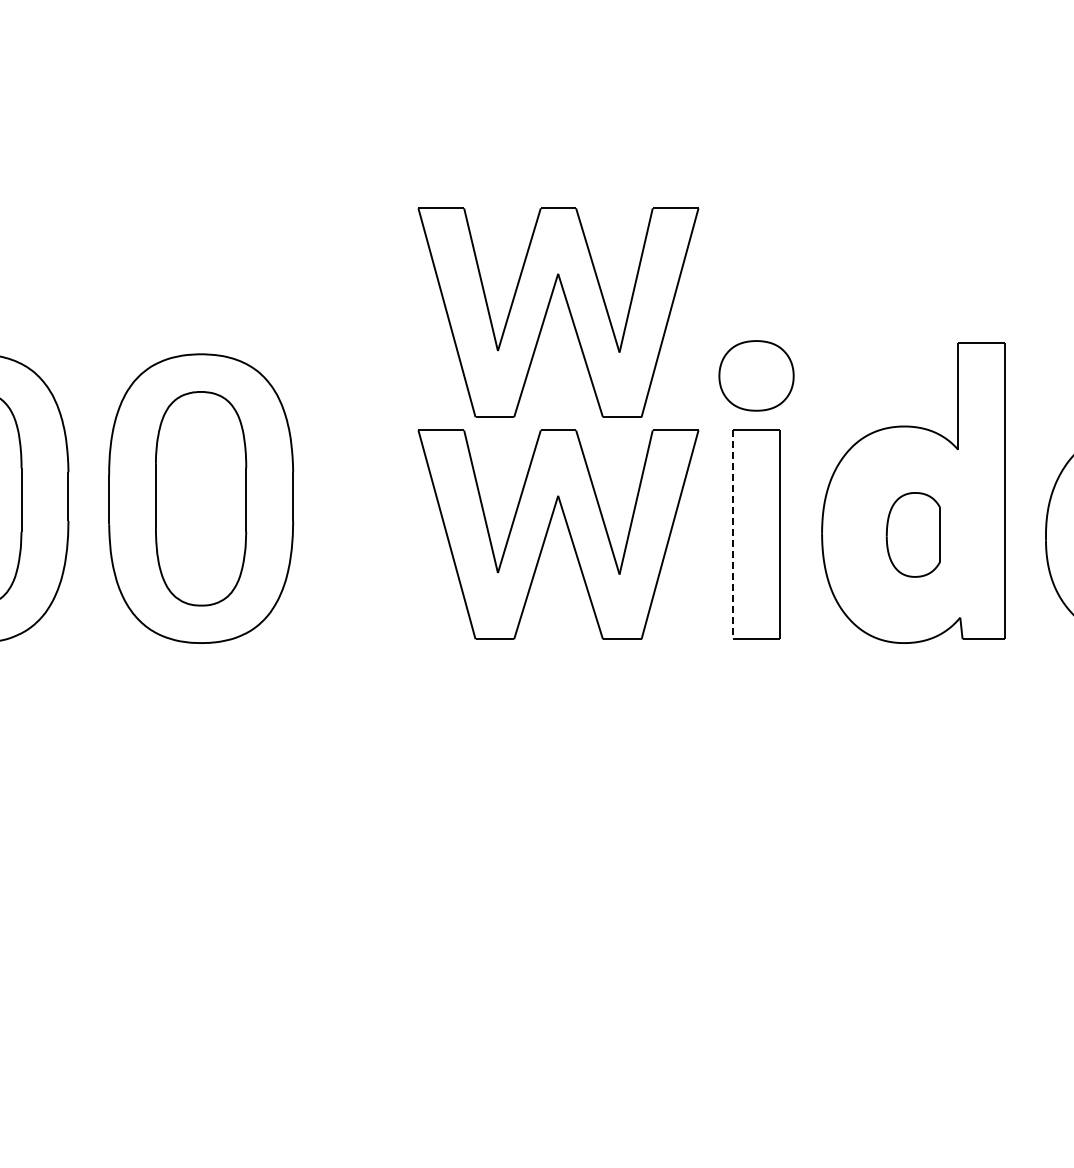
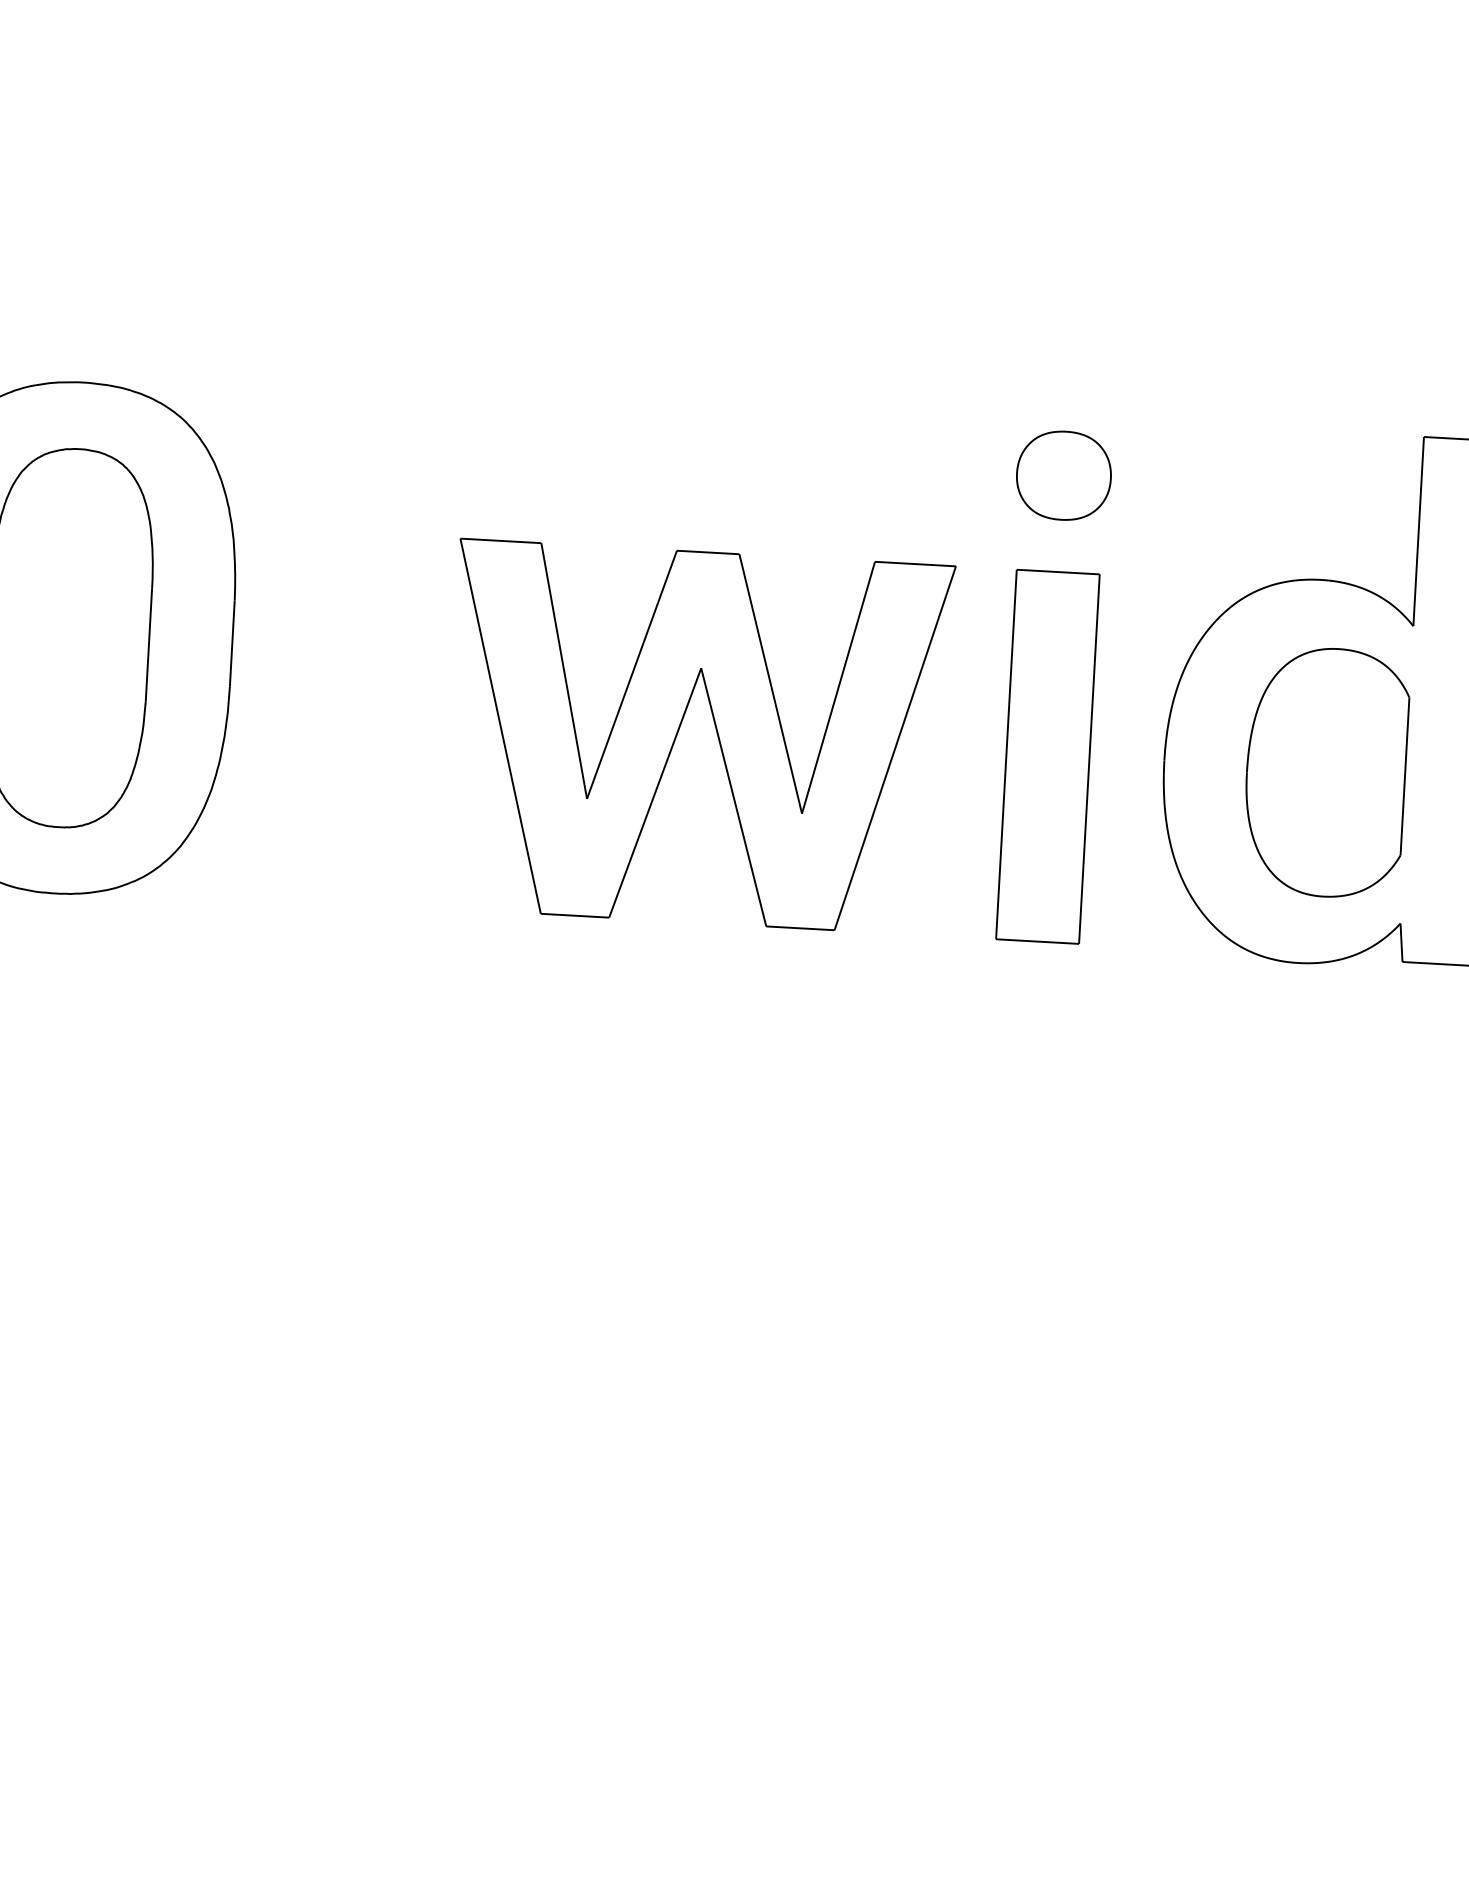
part: (568, 310) -> (737, 341), removed
part: (756, 375) -> (1063, 475), size x0.71
part: (913, 534) -> (1325, 771), size x1.67
line: (732, 535) -> (1005, 755), dashed -> solid

